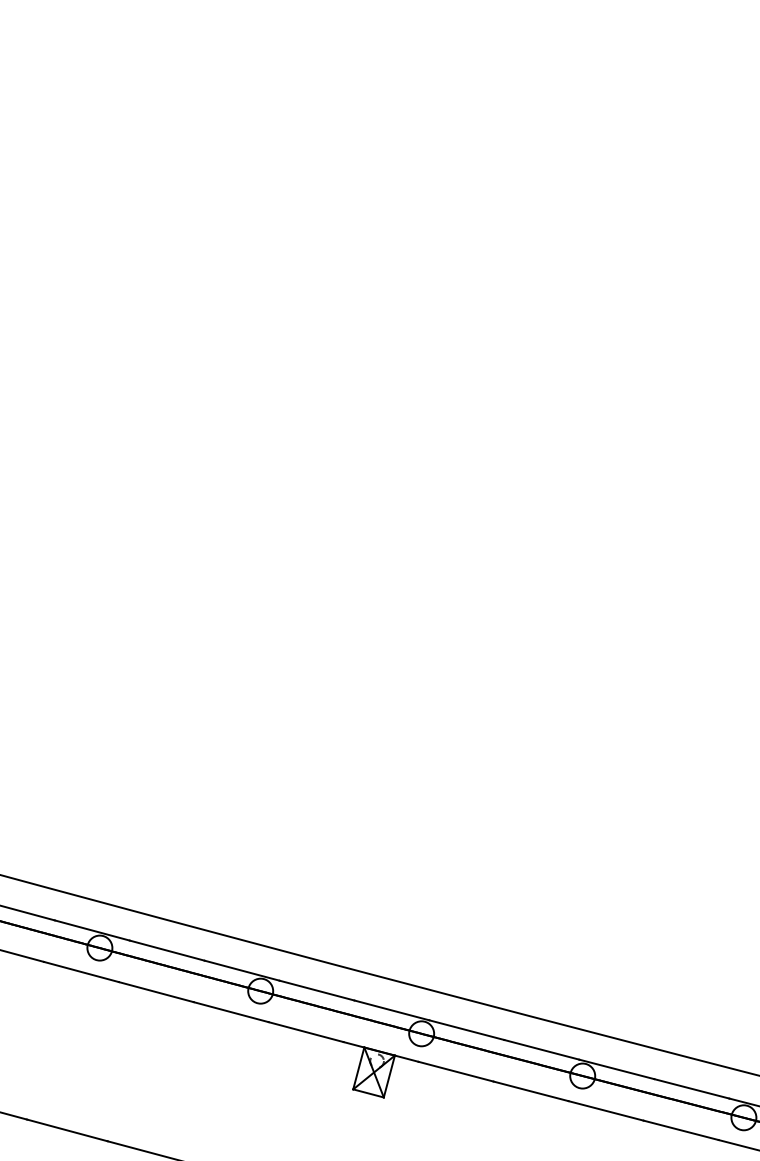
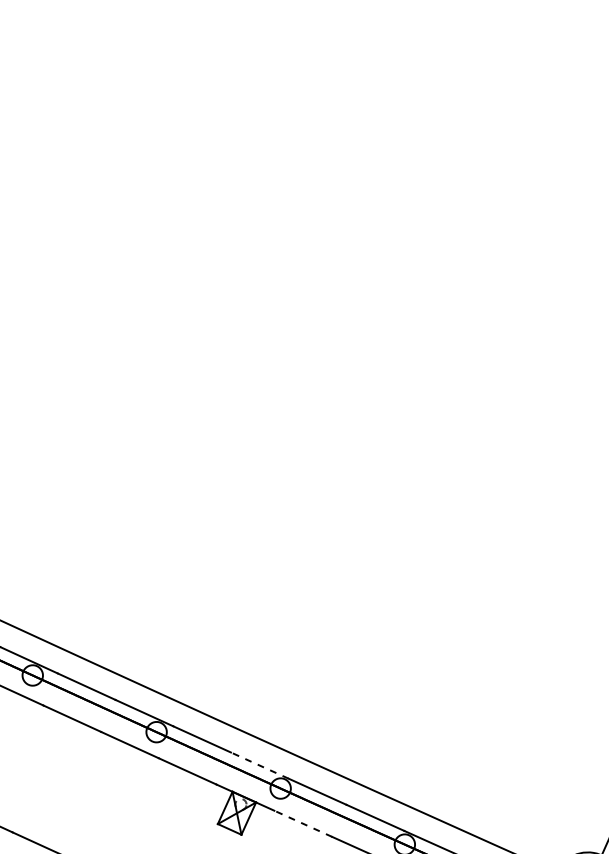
line: (391, 1010) -> (259, 765), solid -> dashed
line: (456, 1071) -> (303, 823), solid -> dashed

